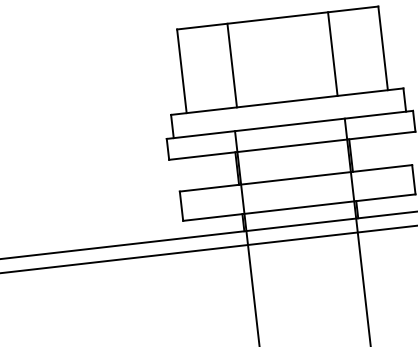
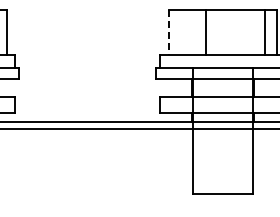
line: (333, 53) -> (265, 32), moved
line: (231, 65) -> (205, 32), moved
line: (181, 70) -> (168, 32), solid -> dashed

